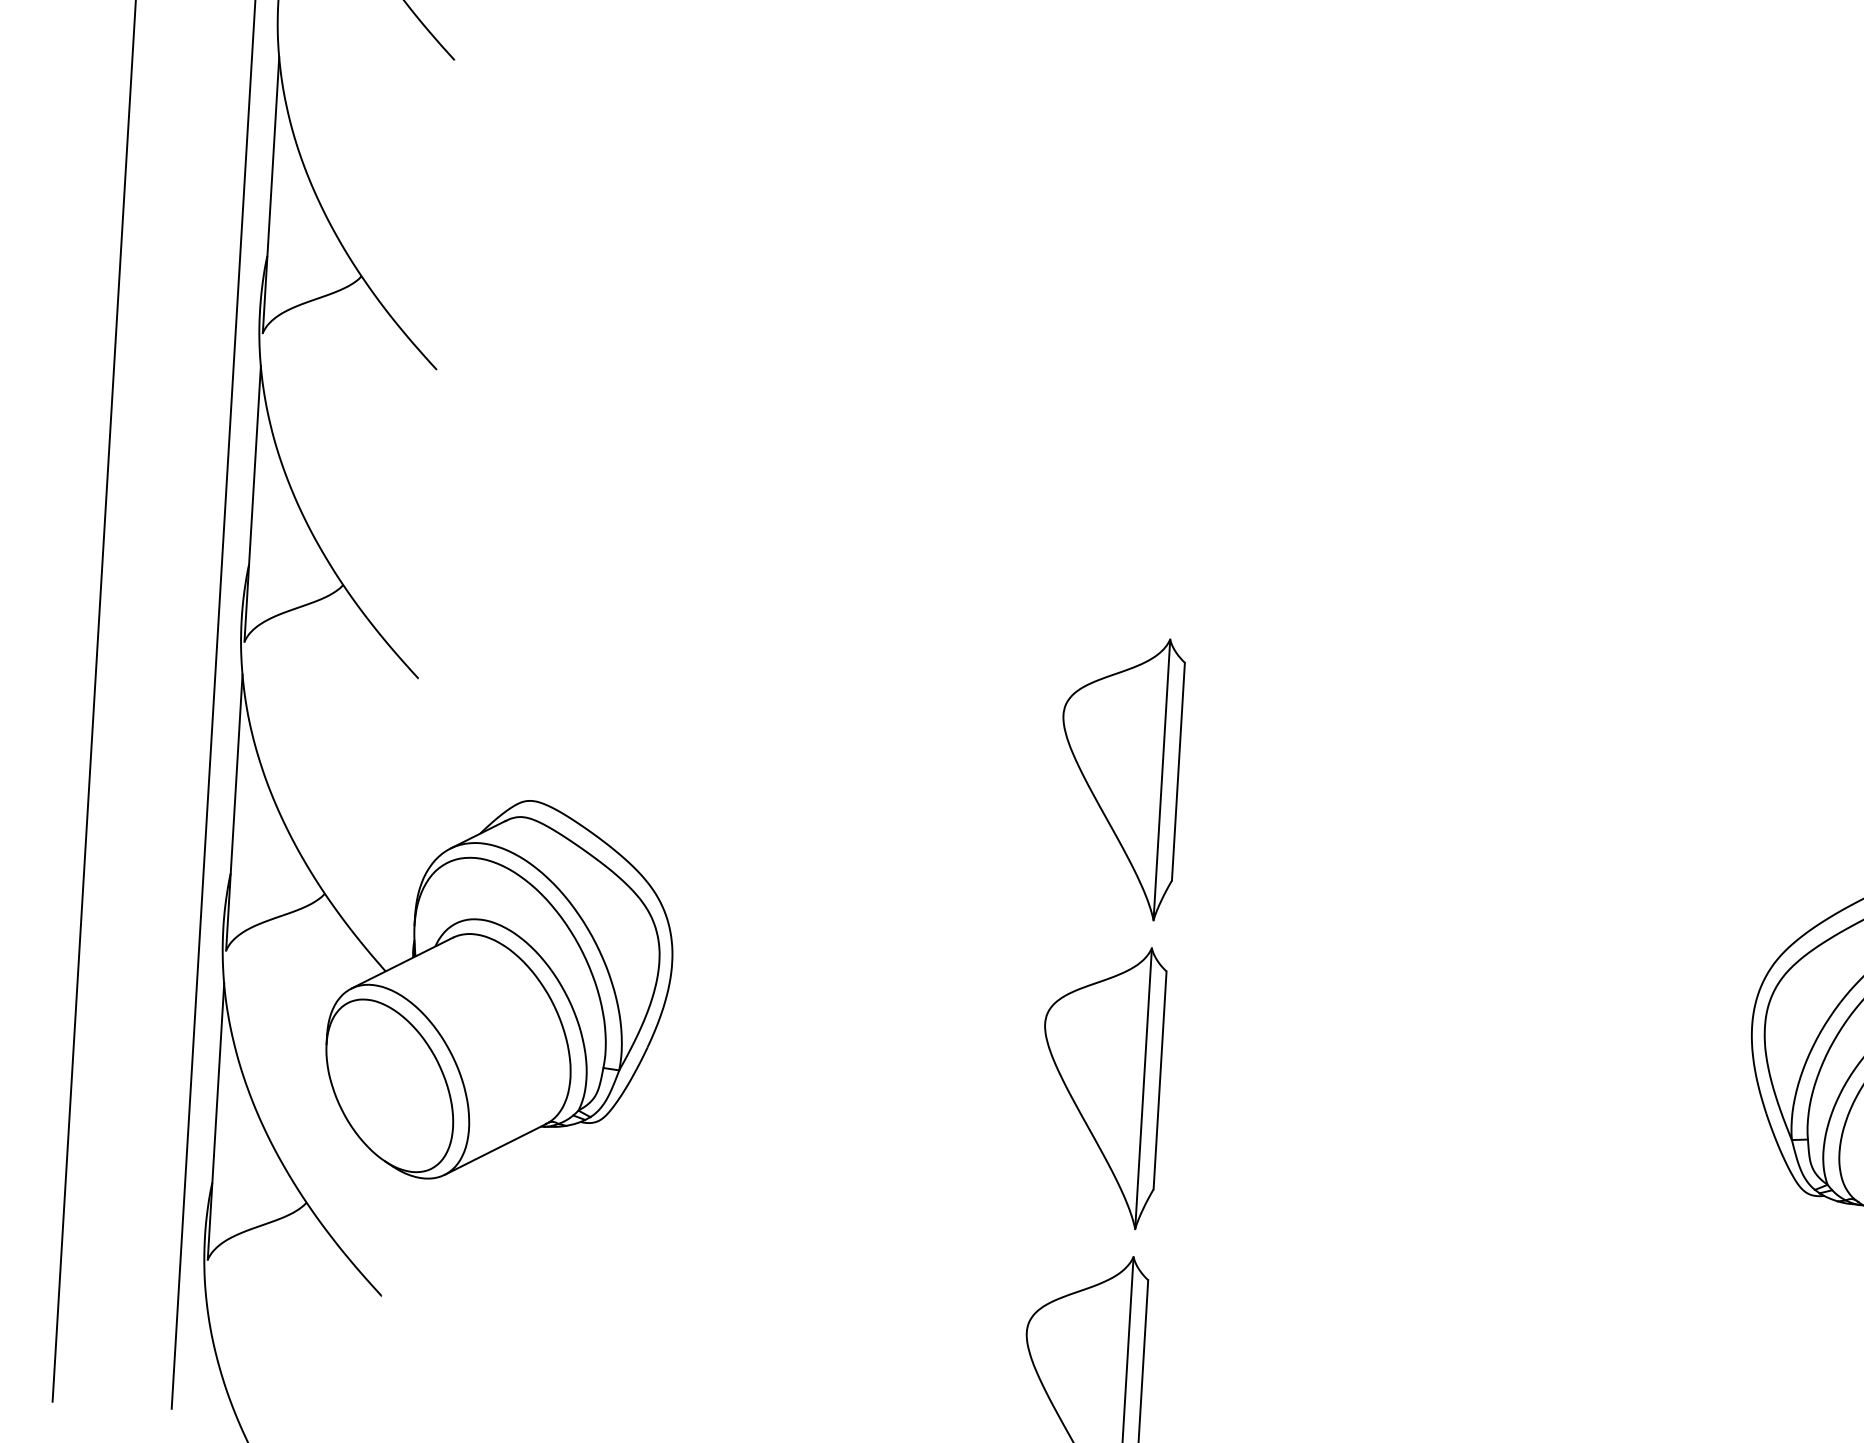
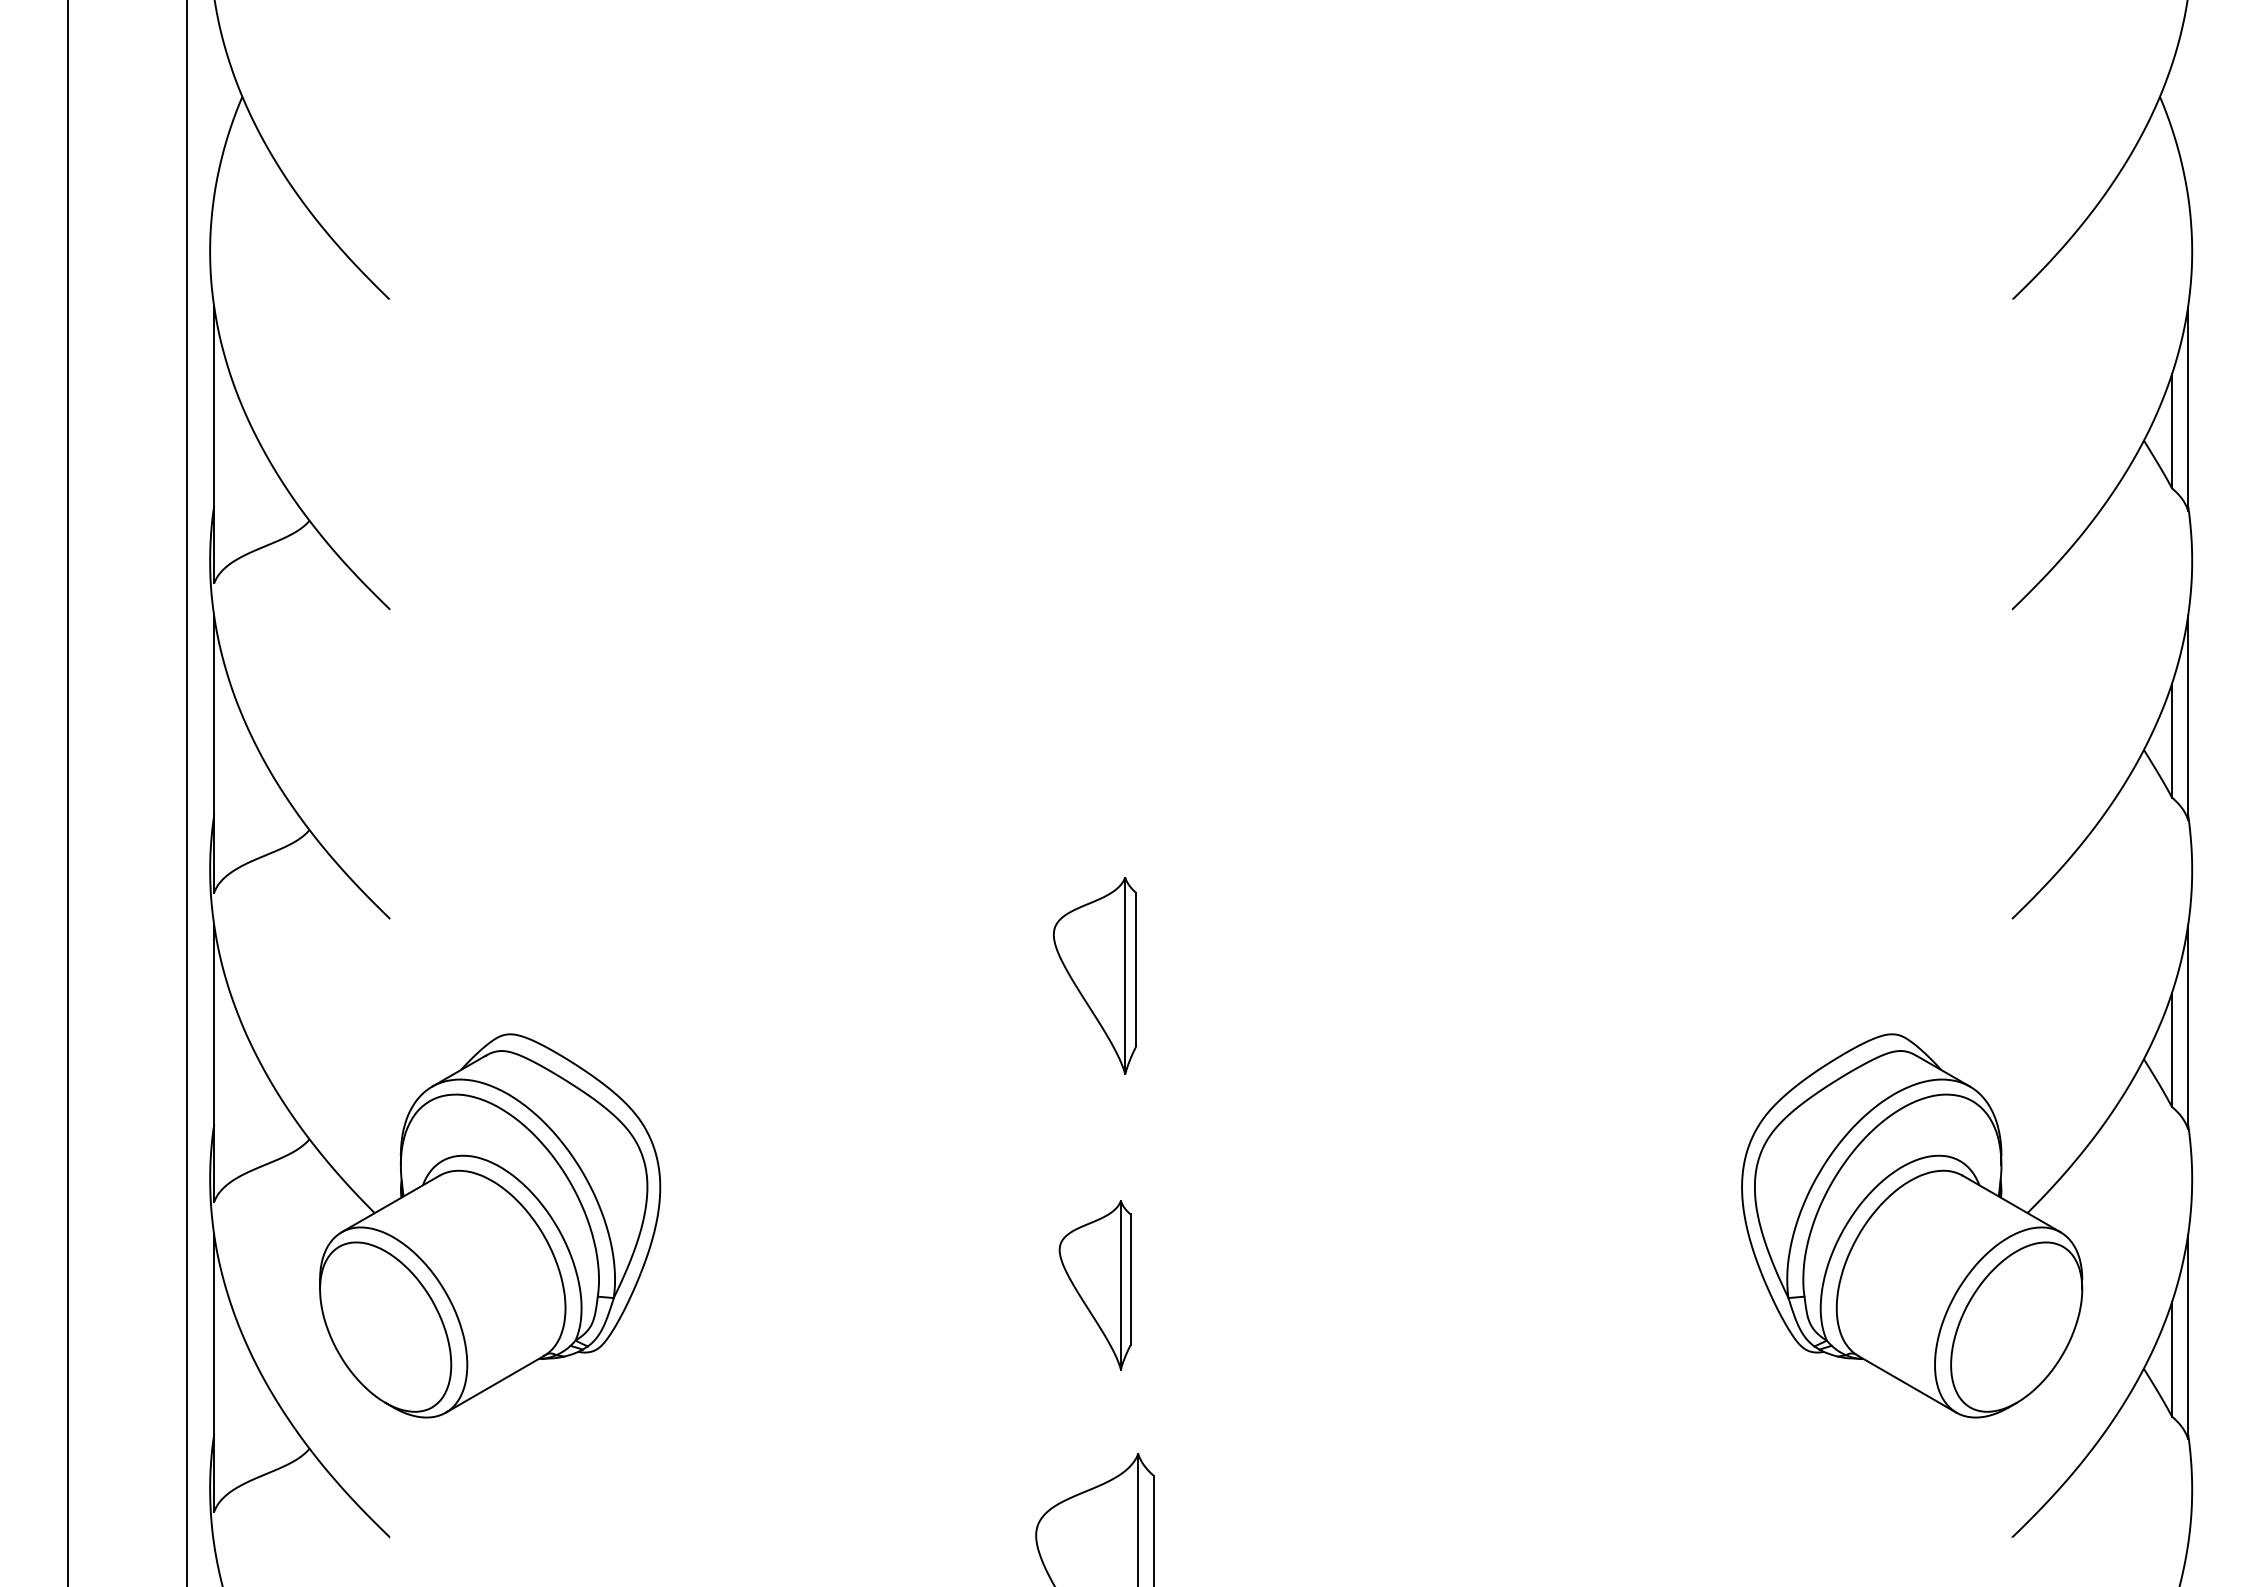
part: (1118, 776) -> (1094, 975), size x0.7
part: (1099, 1086) -> (1094, 1285), size x0.6

